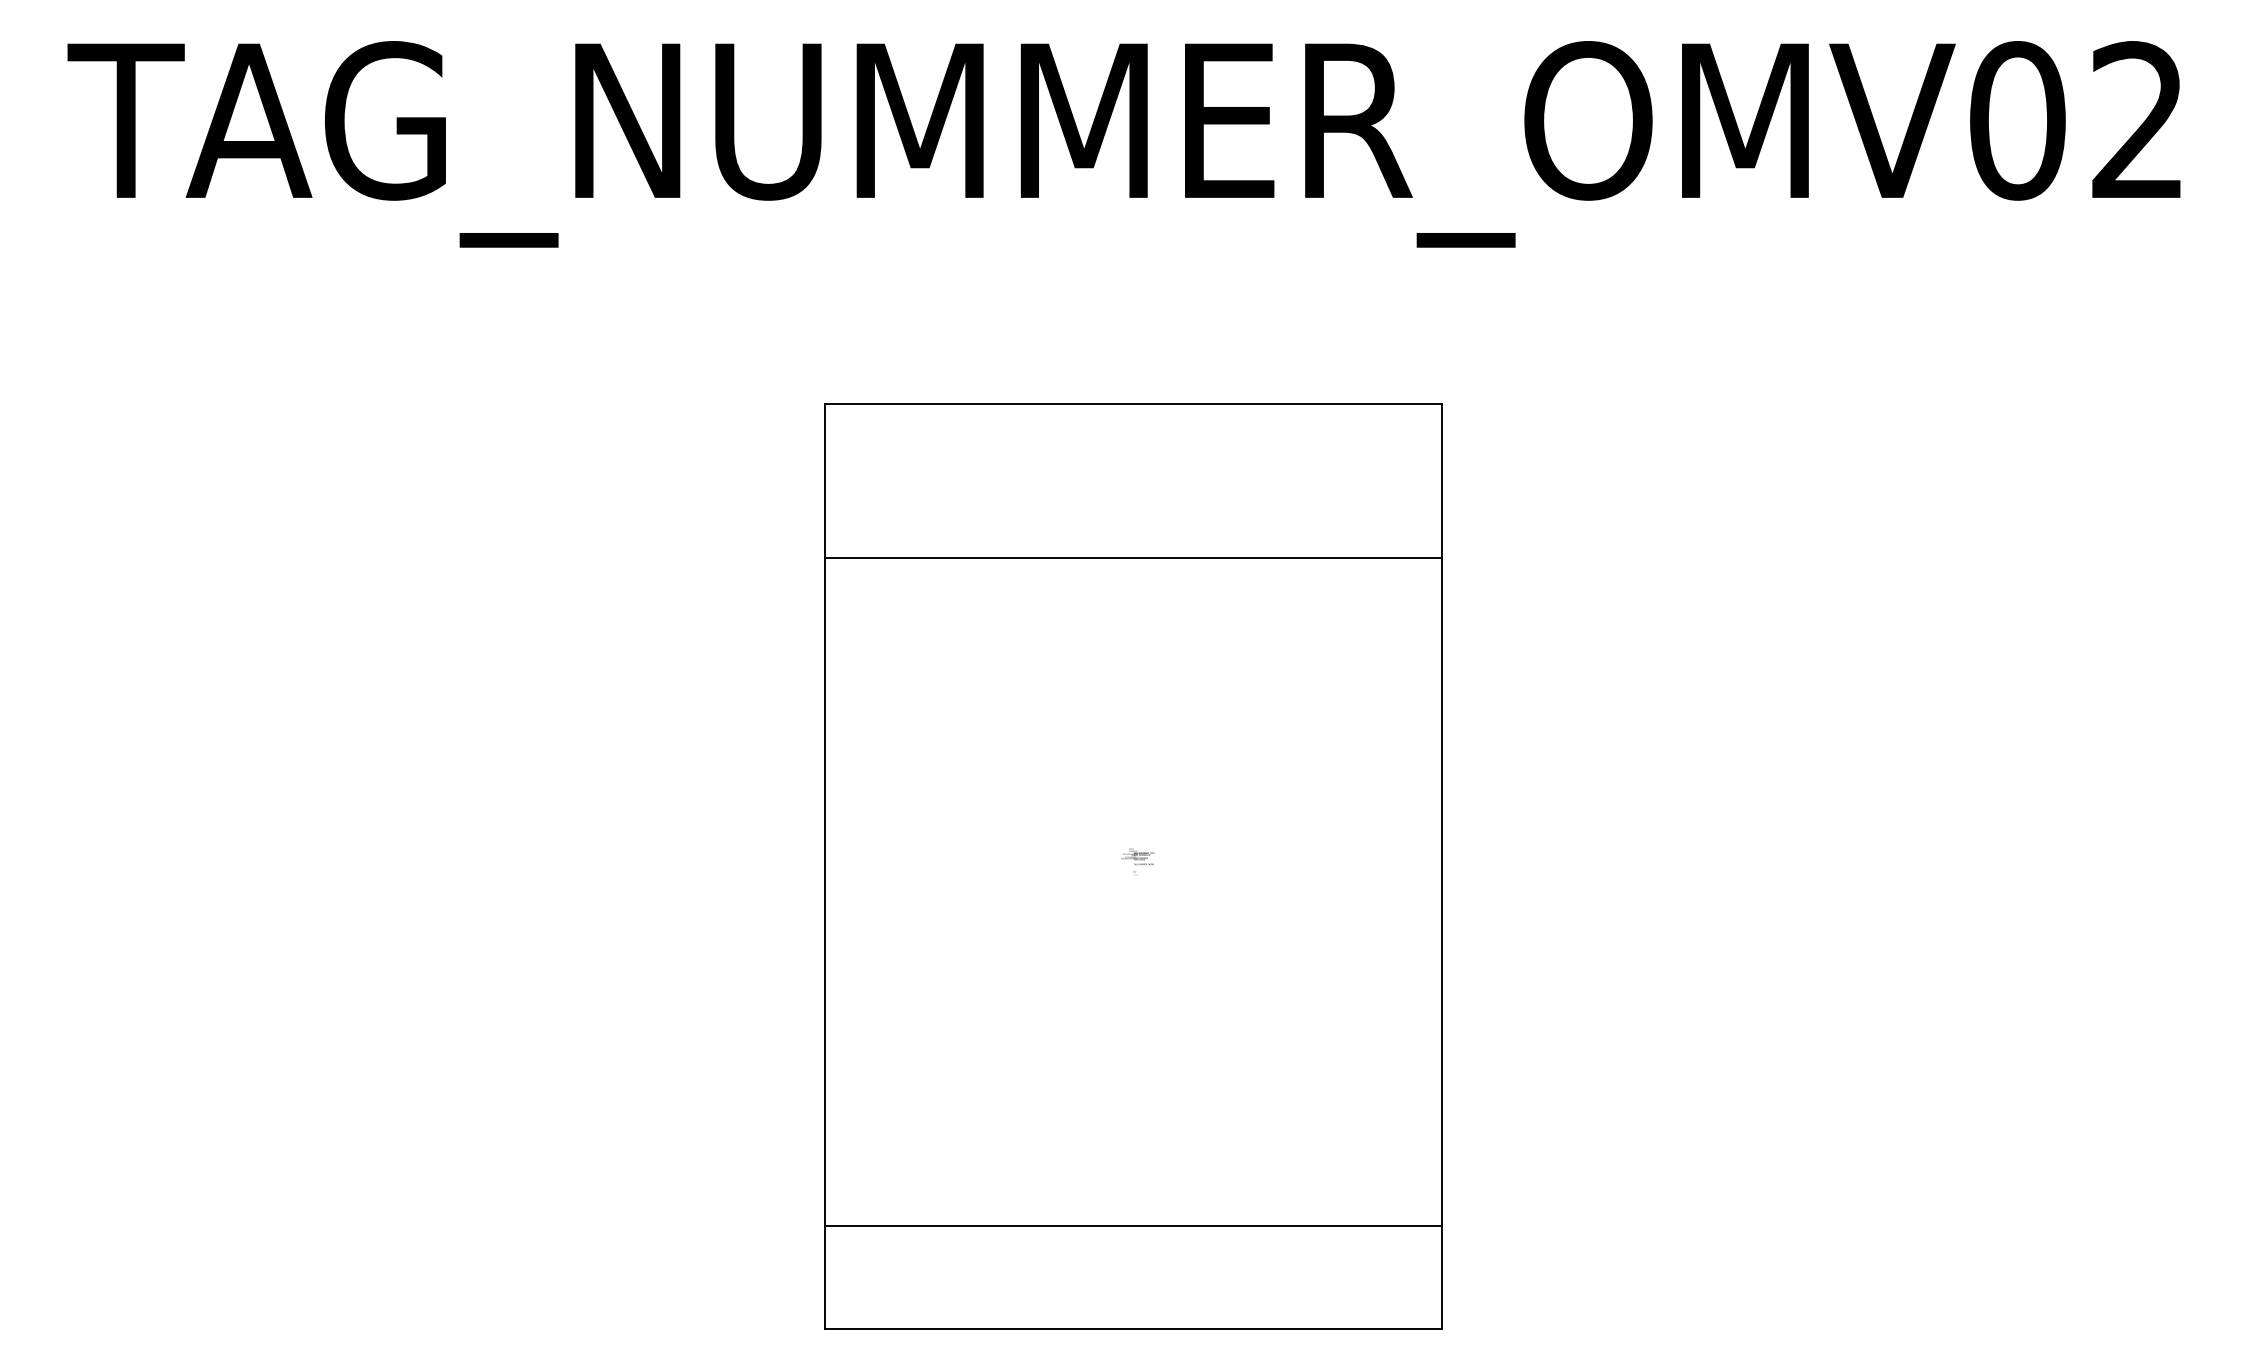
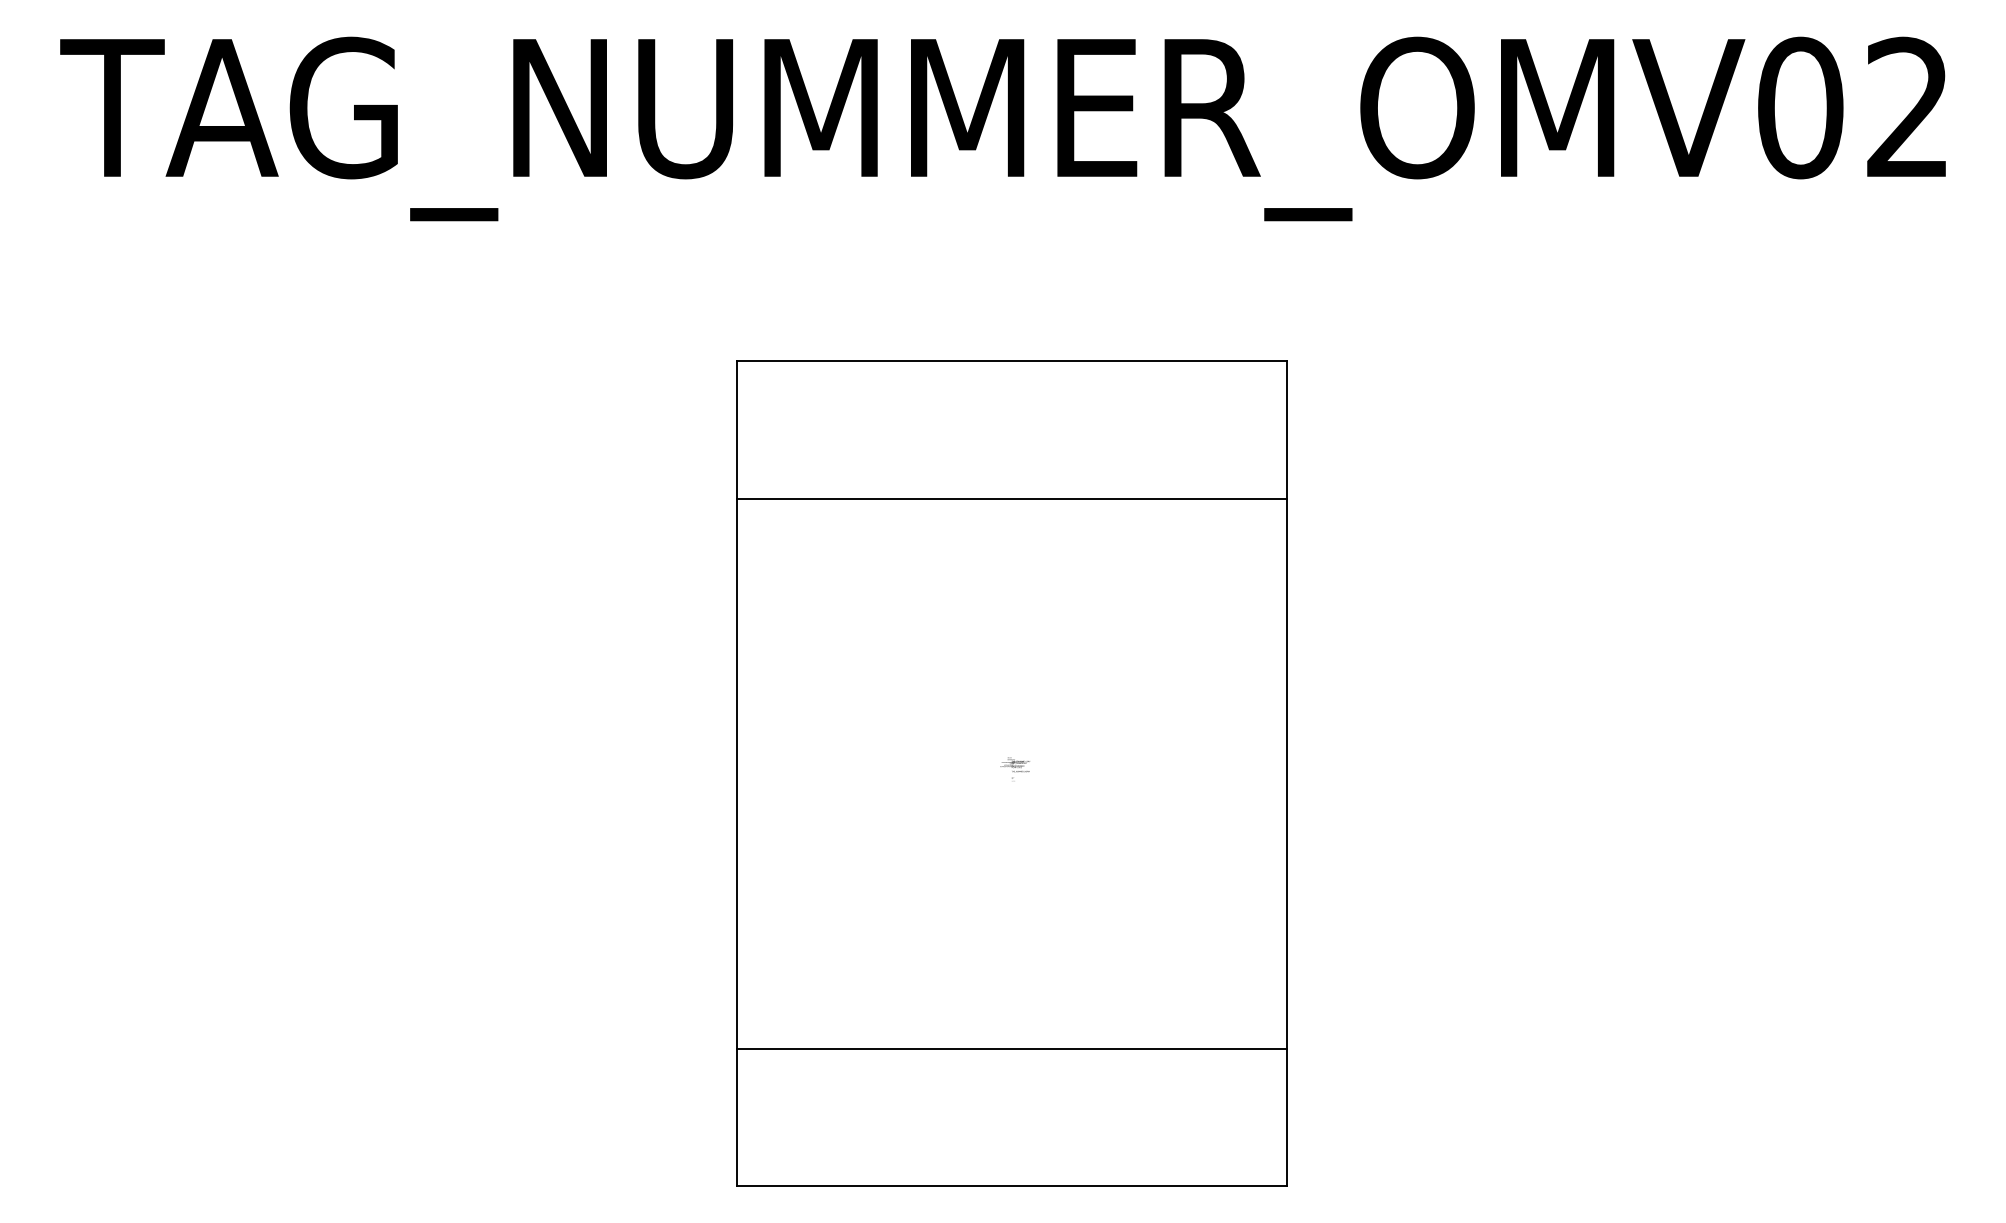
line: (1133, 1226) -> (1011, 1048), moved

